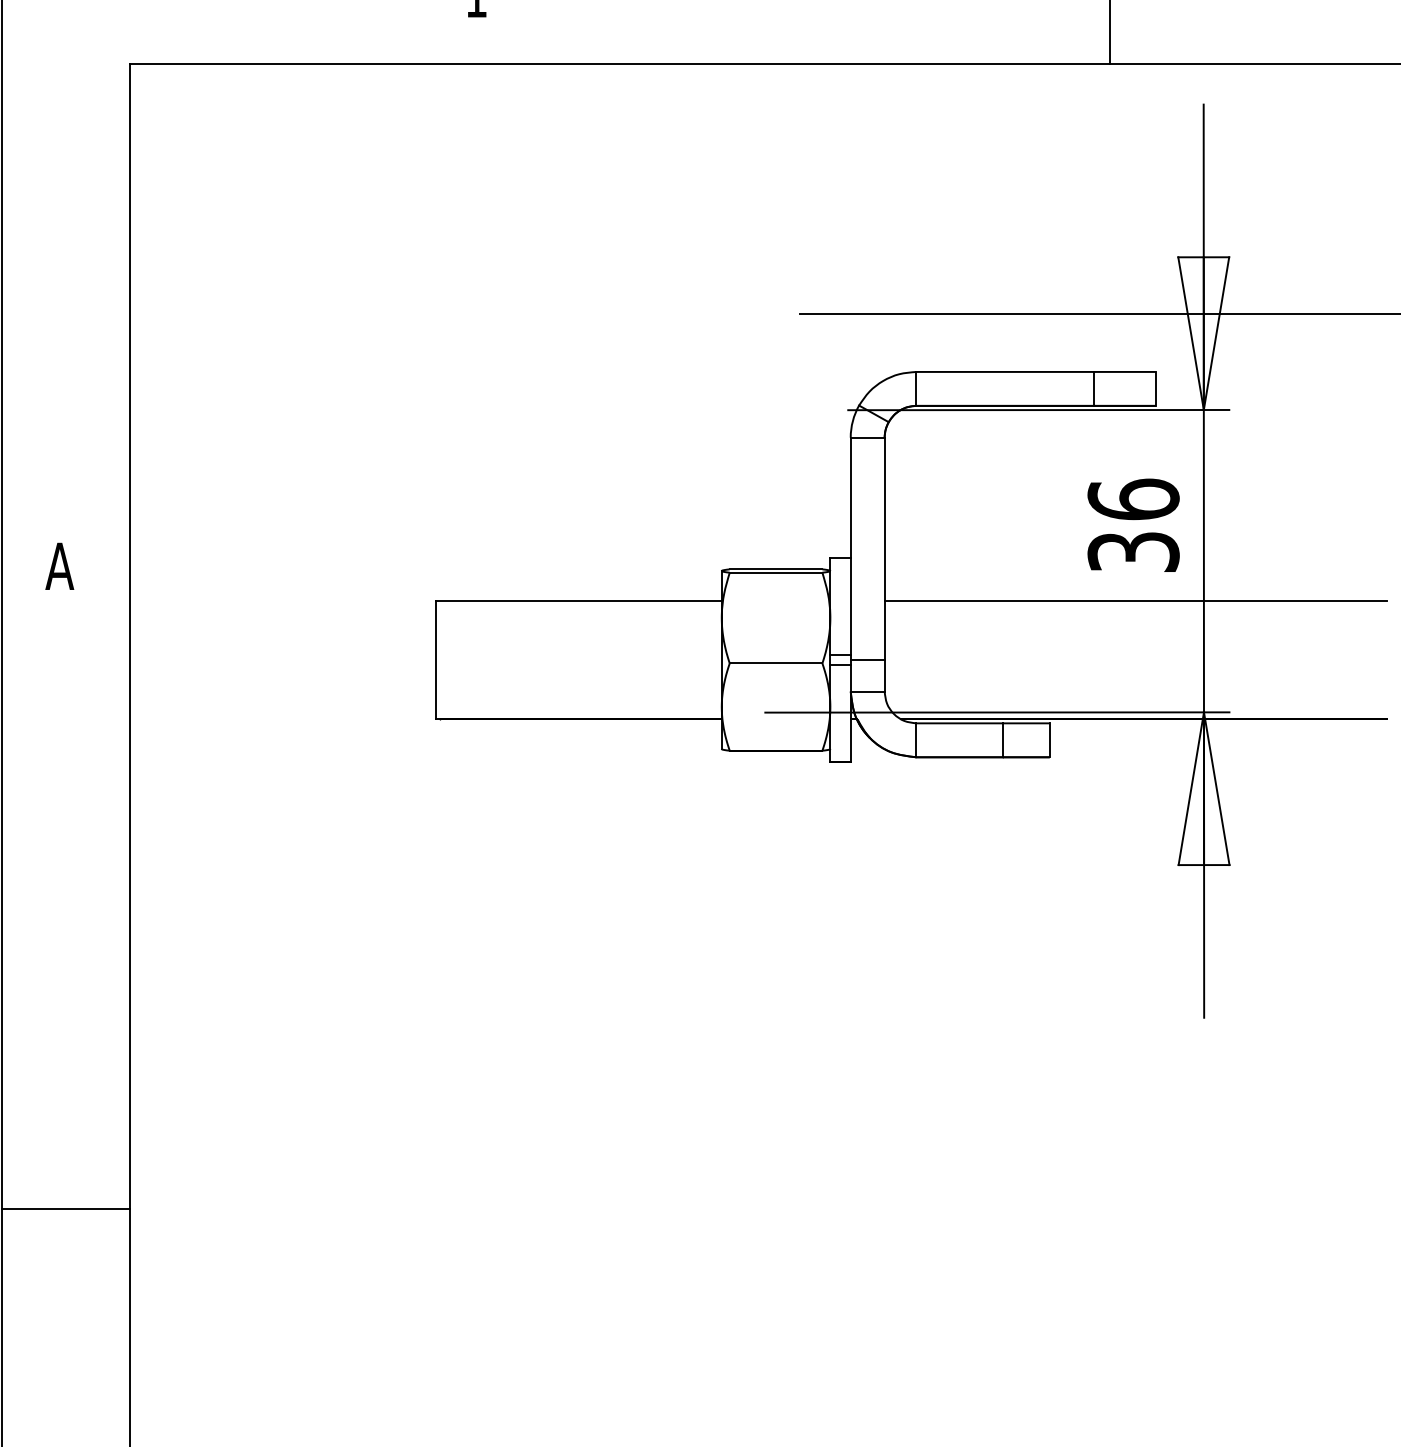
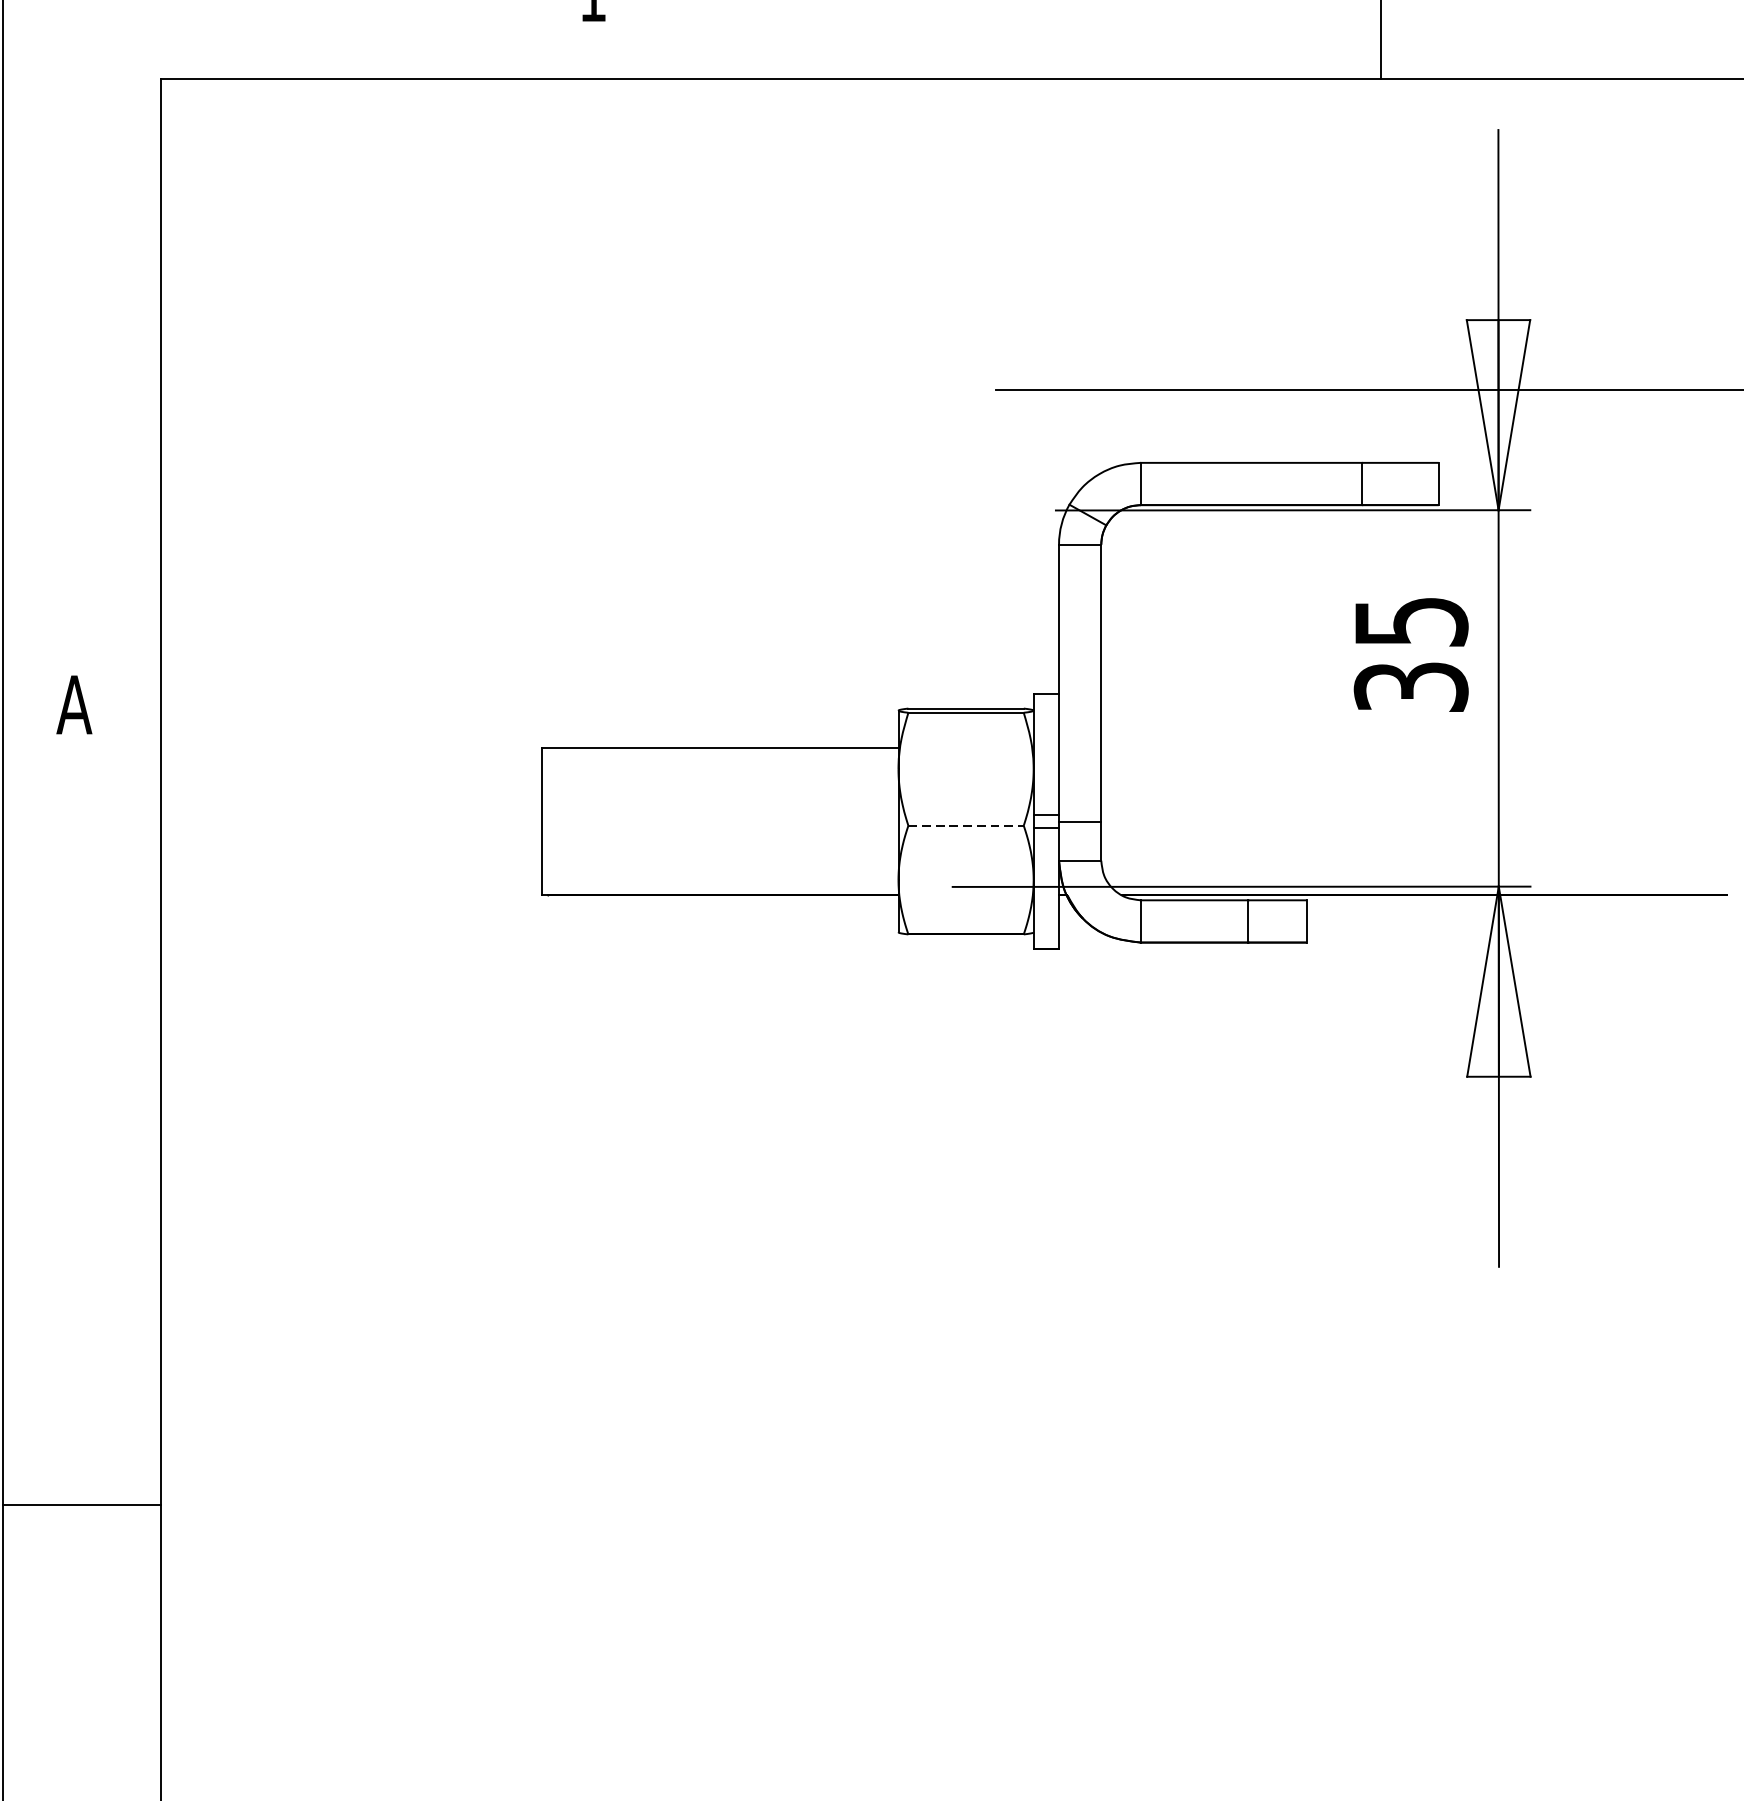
text: (1133, 499) -> (1411, 621), 36 -> 35
line: (1135, 600) -> (1413, 747), removed
line: (776, 663) -> (966, 825), solid -> dashed

